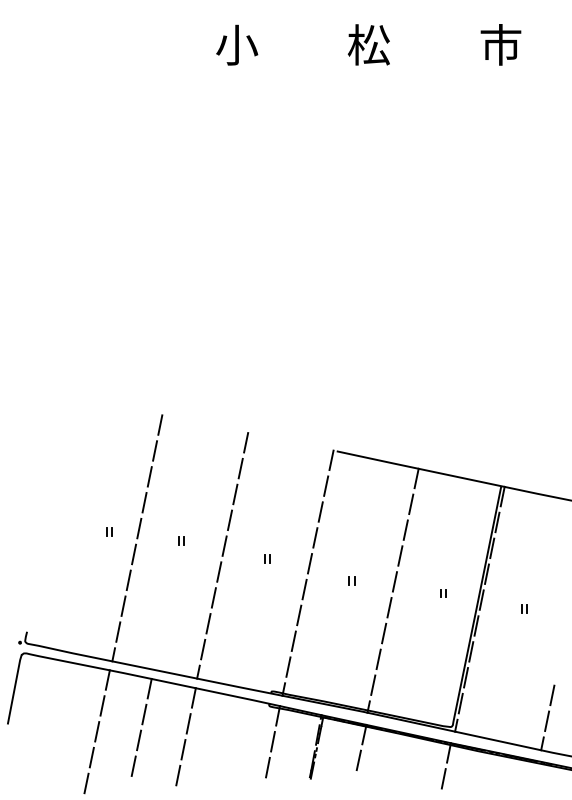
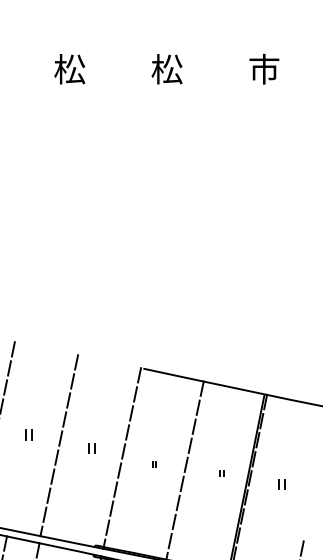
text: (236, 44) -> (69, 68), 小 -> 松
part: (181, 540) -> (28, 434), size x1.6
part: (267, 558) -> (92, 447), size x1.6
part: (524, 608) -> (281, 484), size x1.6

